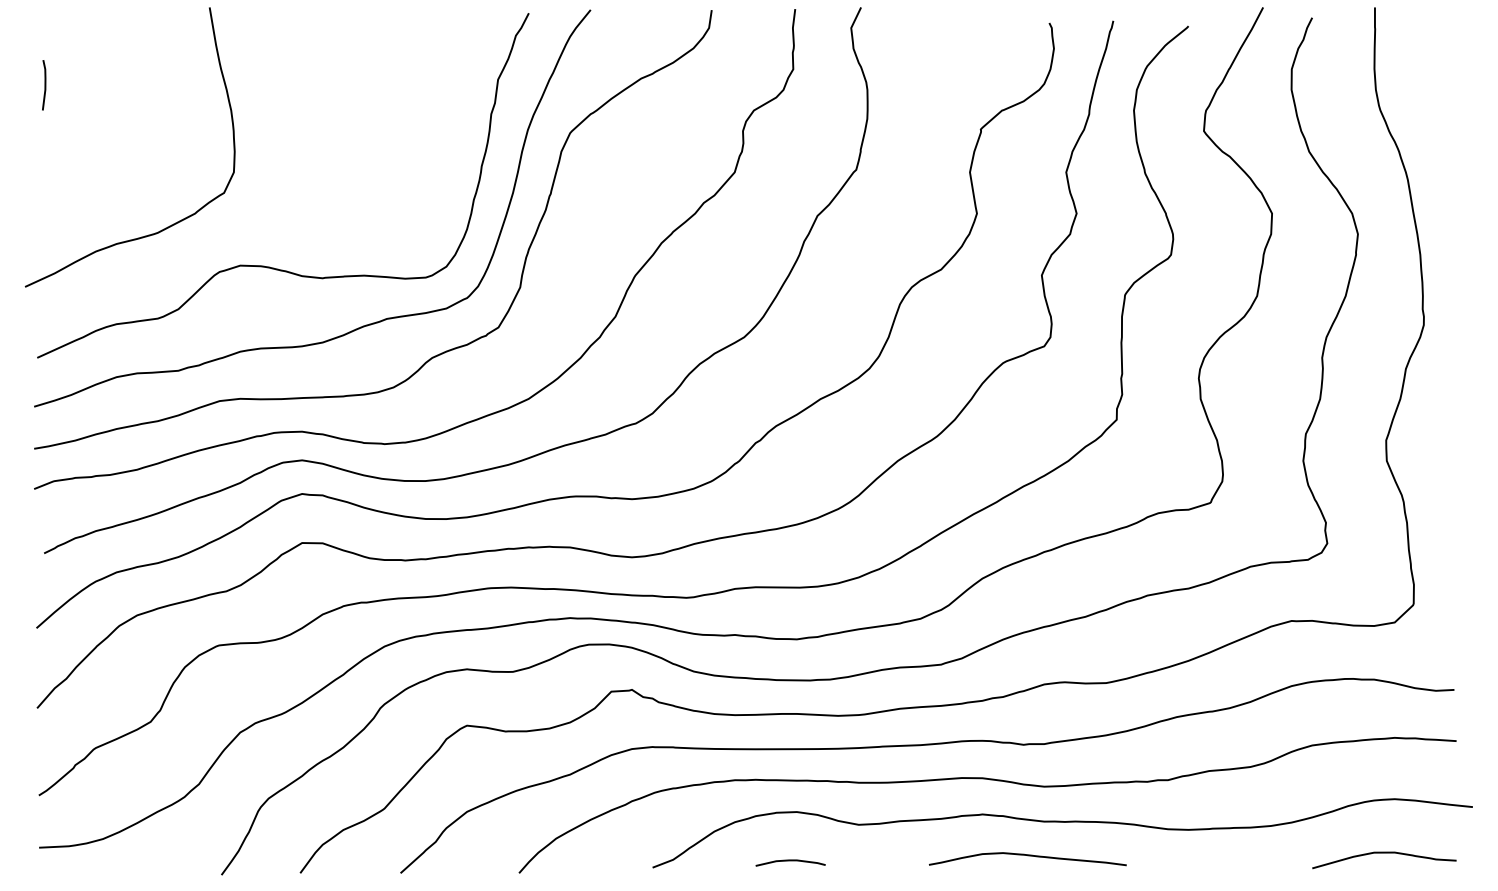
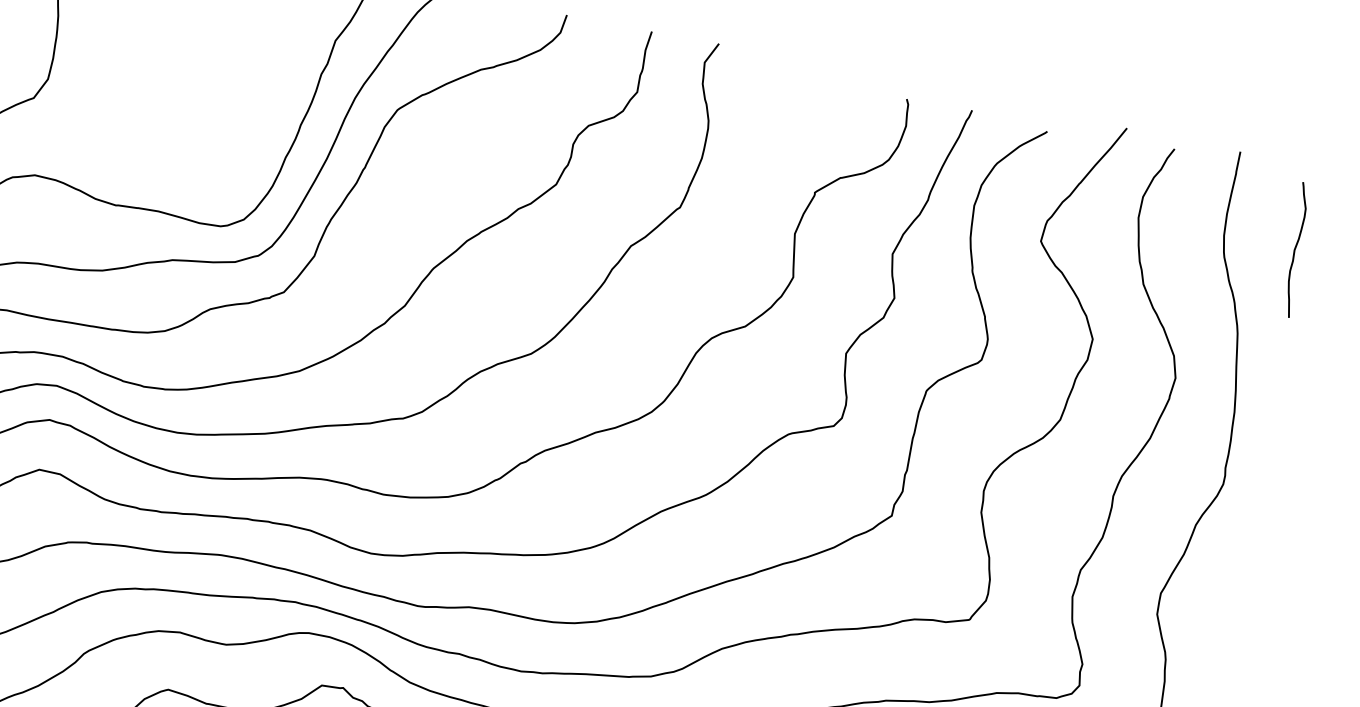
curve: (1446, 88) -> (1296, 248), added

